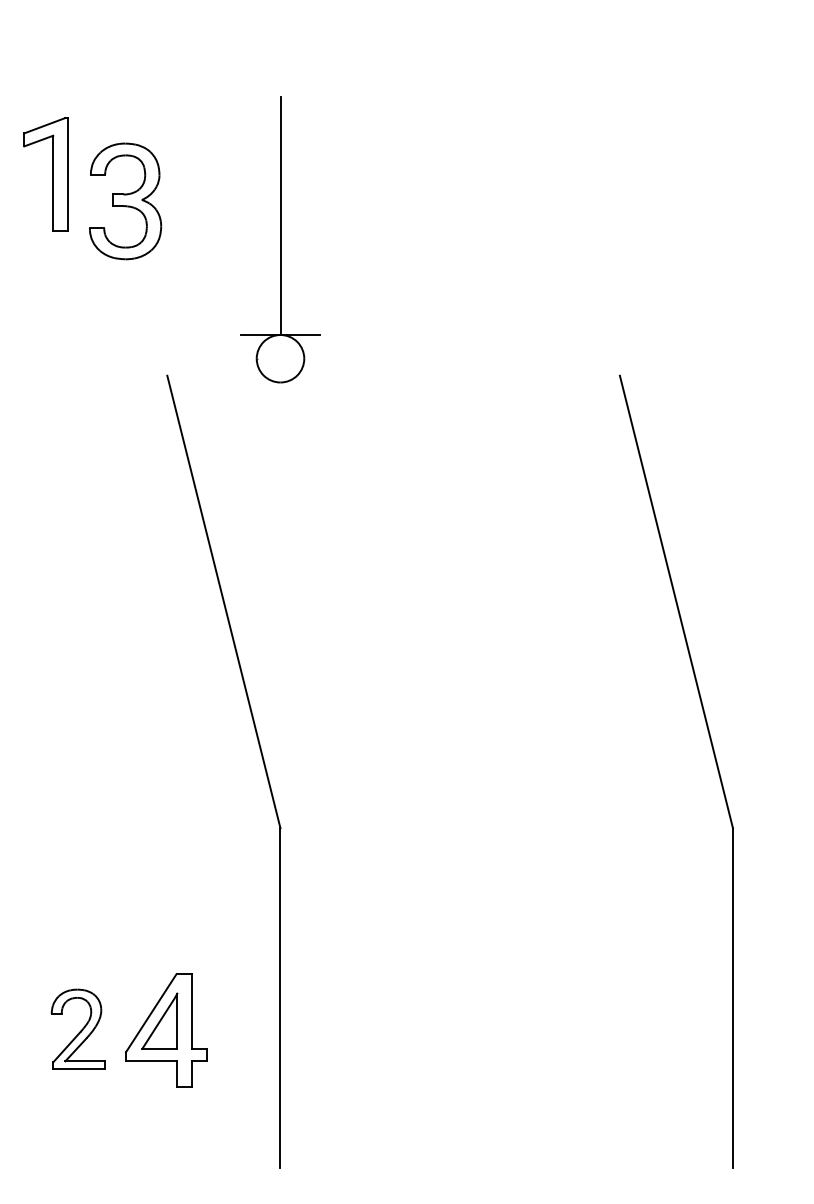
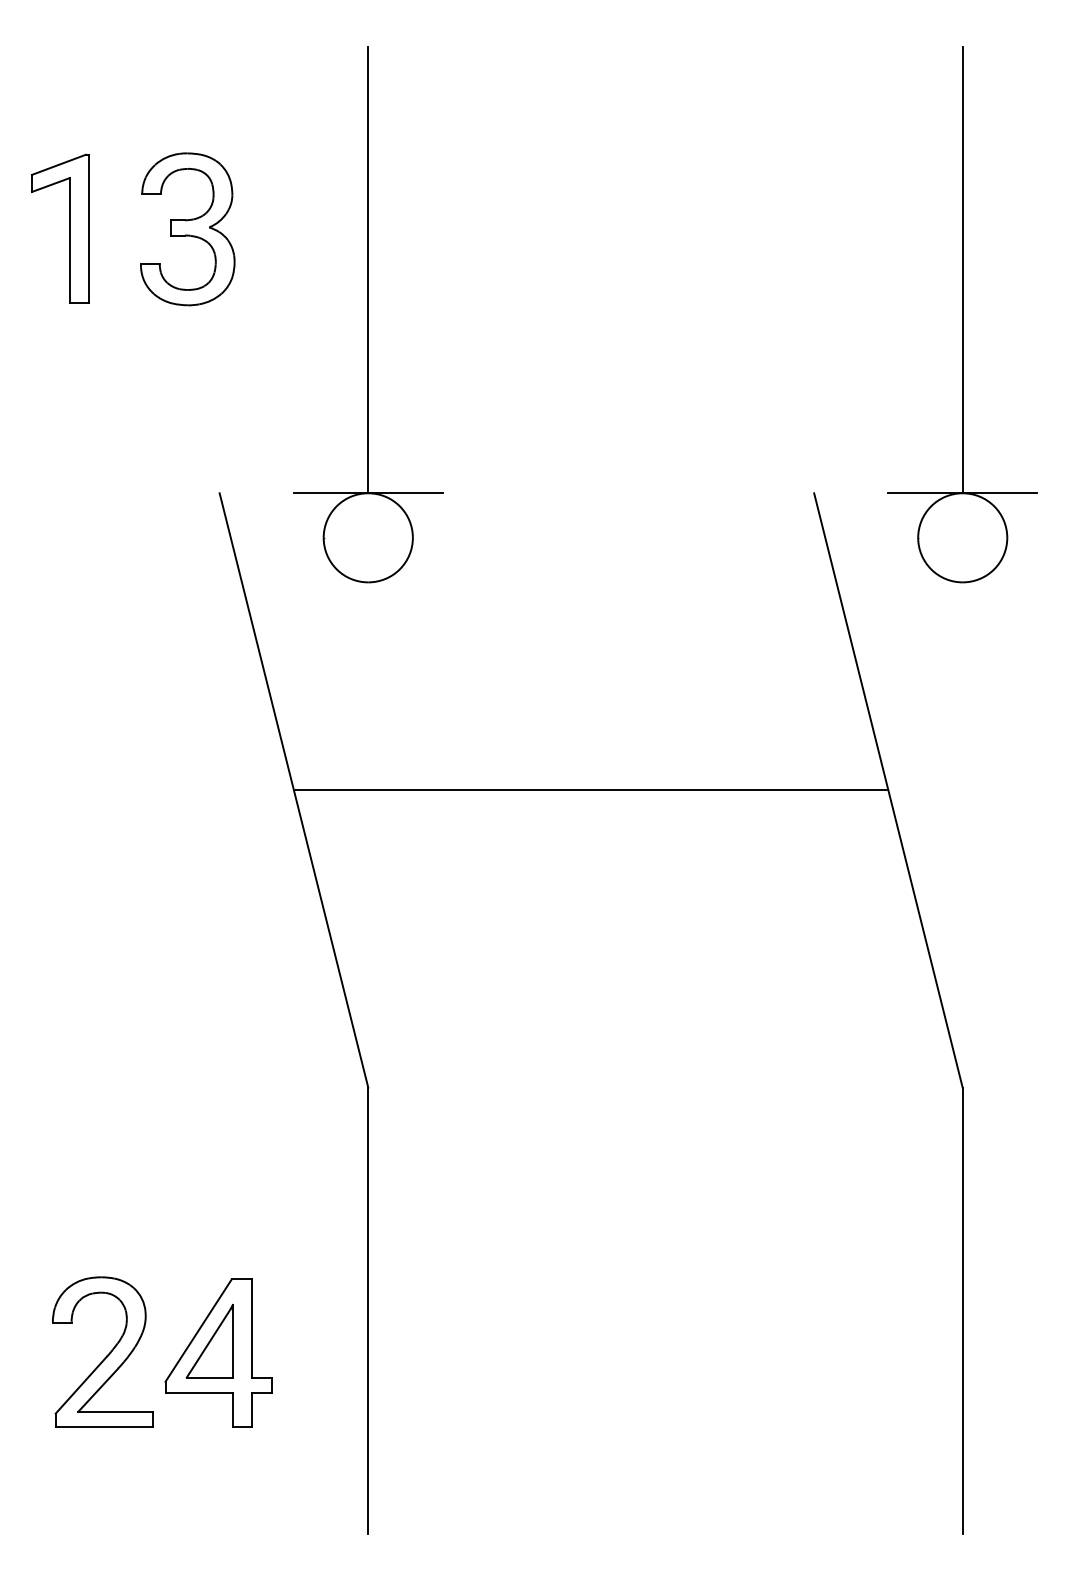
part: (125, 201) -> (187, 229), moved
part: (280, 239) -> (368, 314), size x1.43
part: (732, 239) -> (962, 314), added
line: (449, 602) -> (590, 790), added
part: (78, 1029) -> (102, 1351), size x1.43

